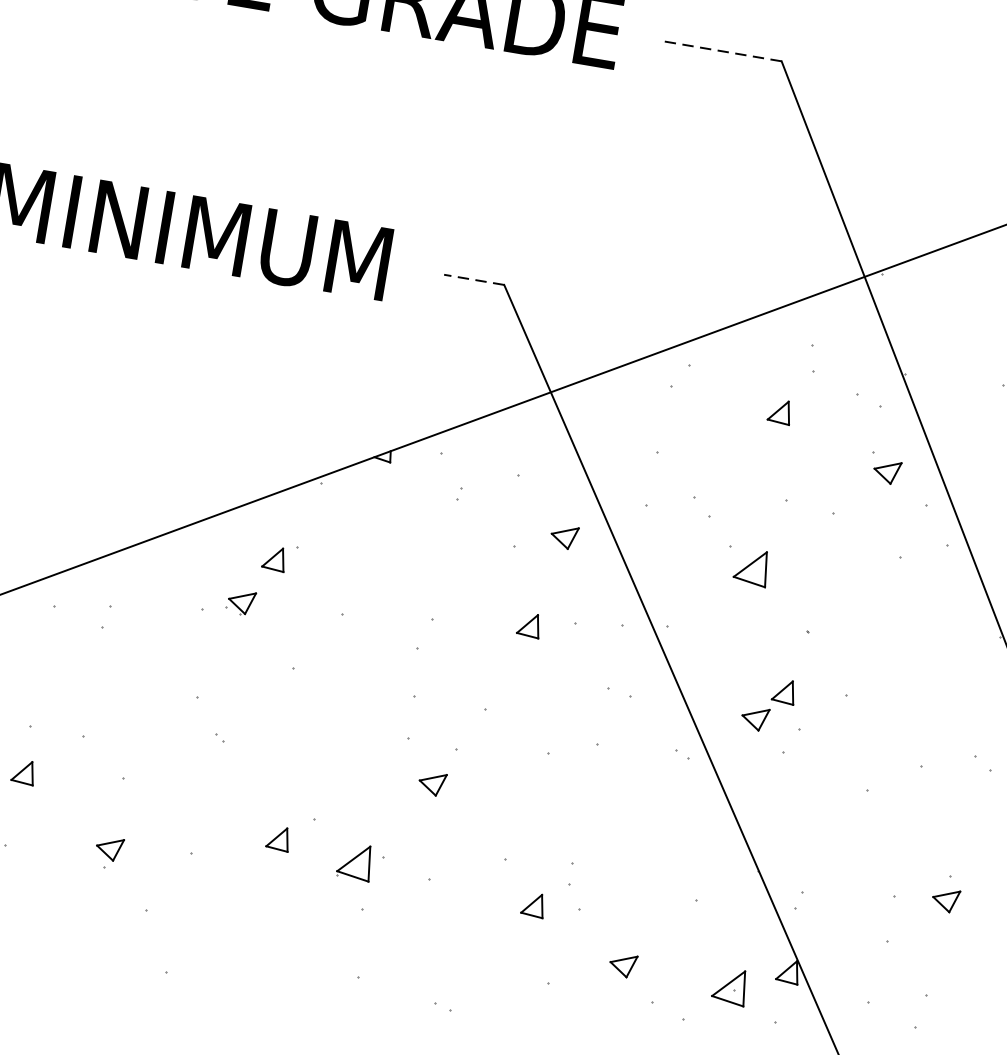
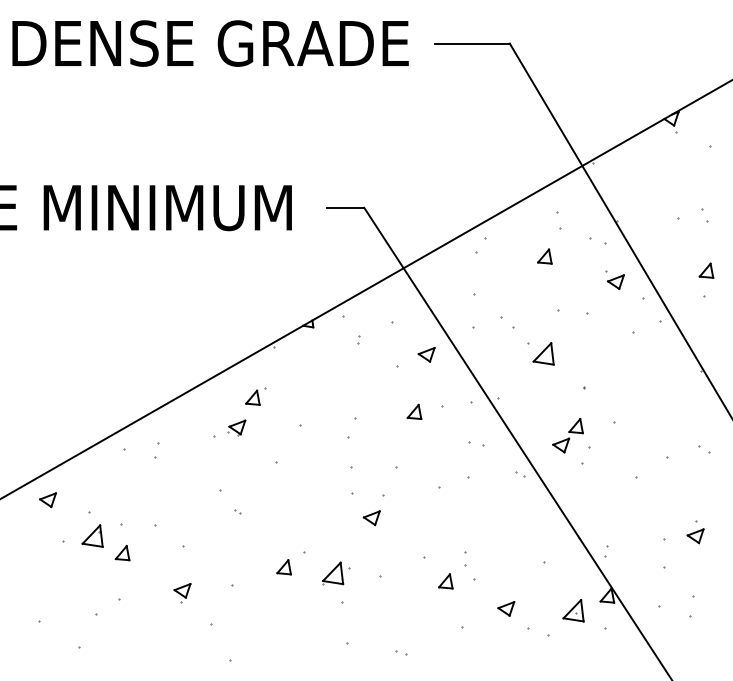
line: (721, 51) -> (472, 43), dashed -> solid
line: (474, 279) -> (345, 207), dashed -> solid

